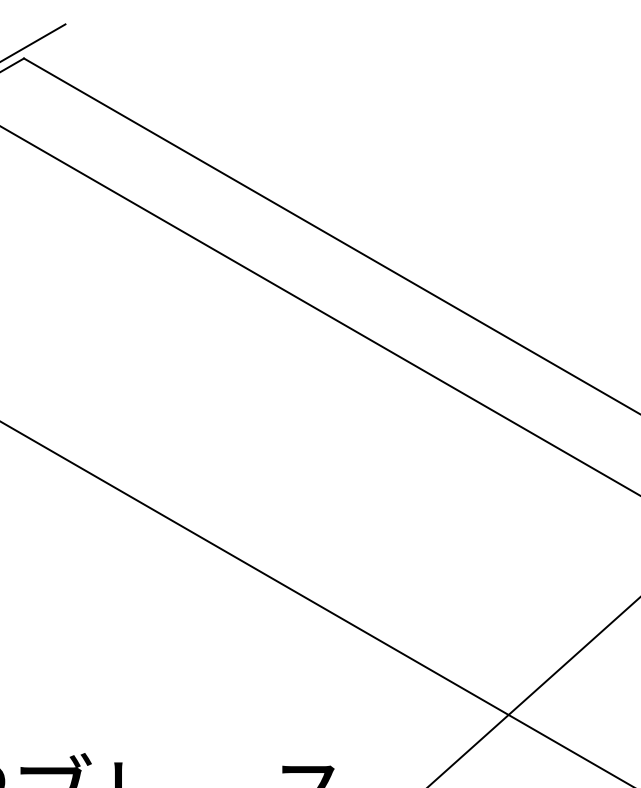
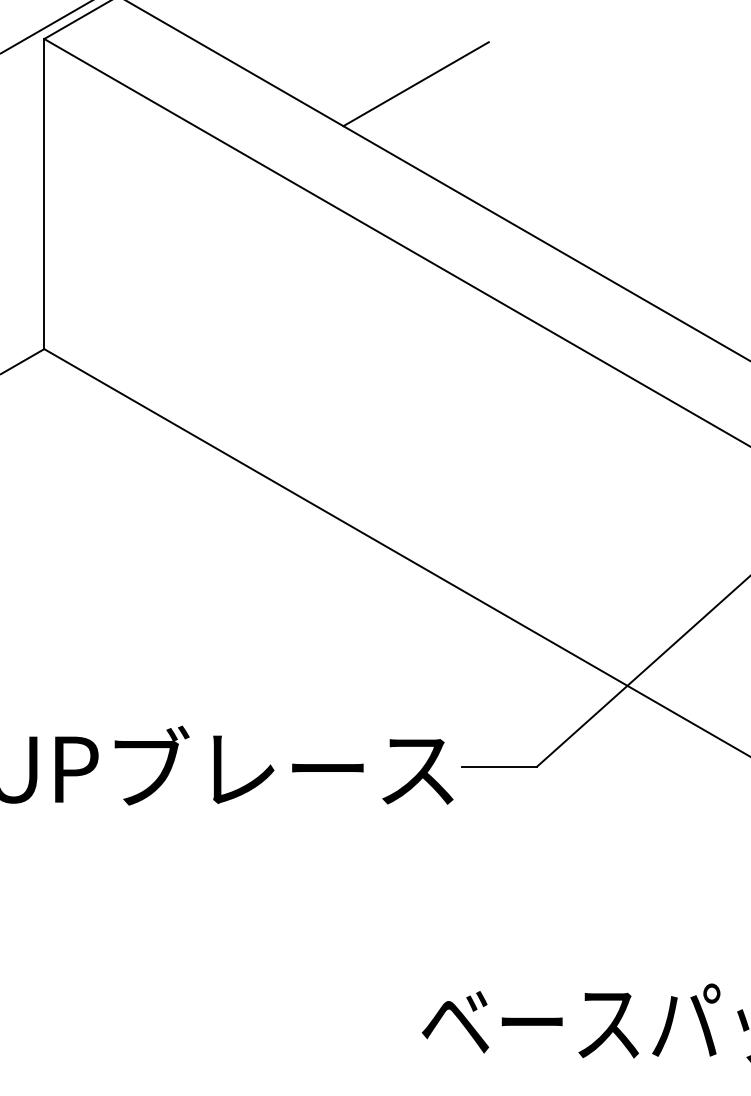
line: (306, 142) -> (415, 84), added

